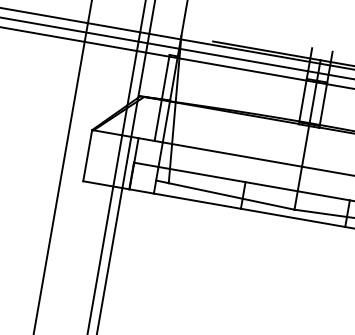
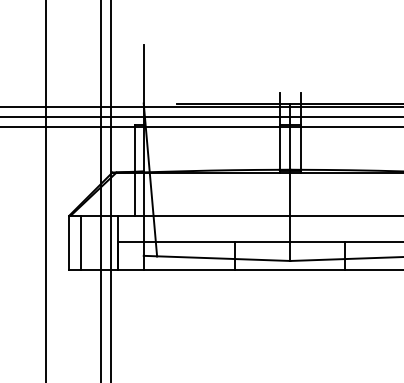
line: (98, 157) -> (80, 242), added

